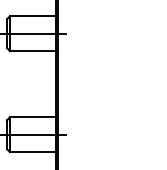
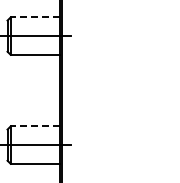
line: (32, 16) -> (35, 17), solid -> dashed
line: (32, 117) -> (35, 126), solid -> dashed

